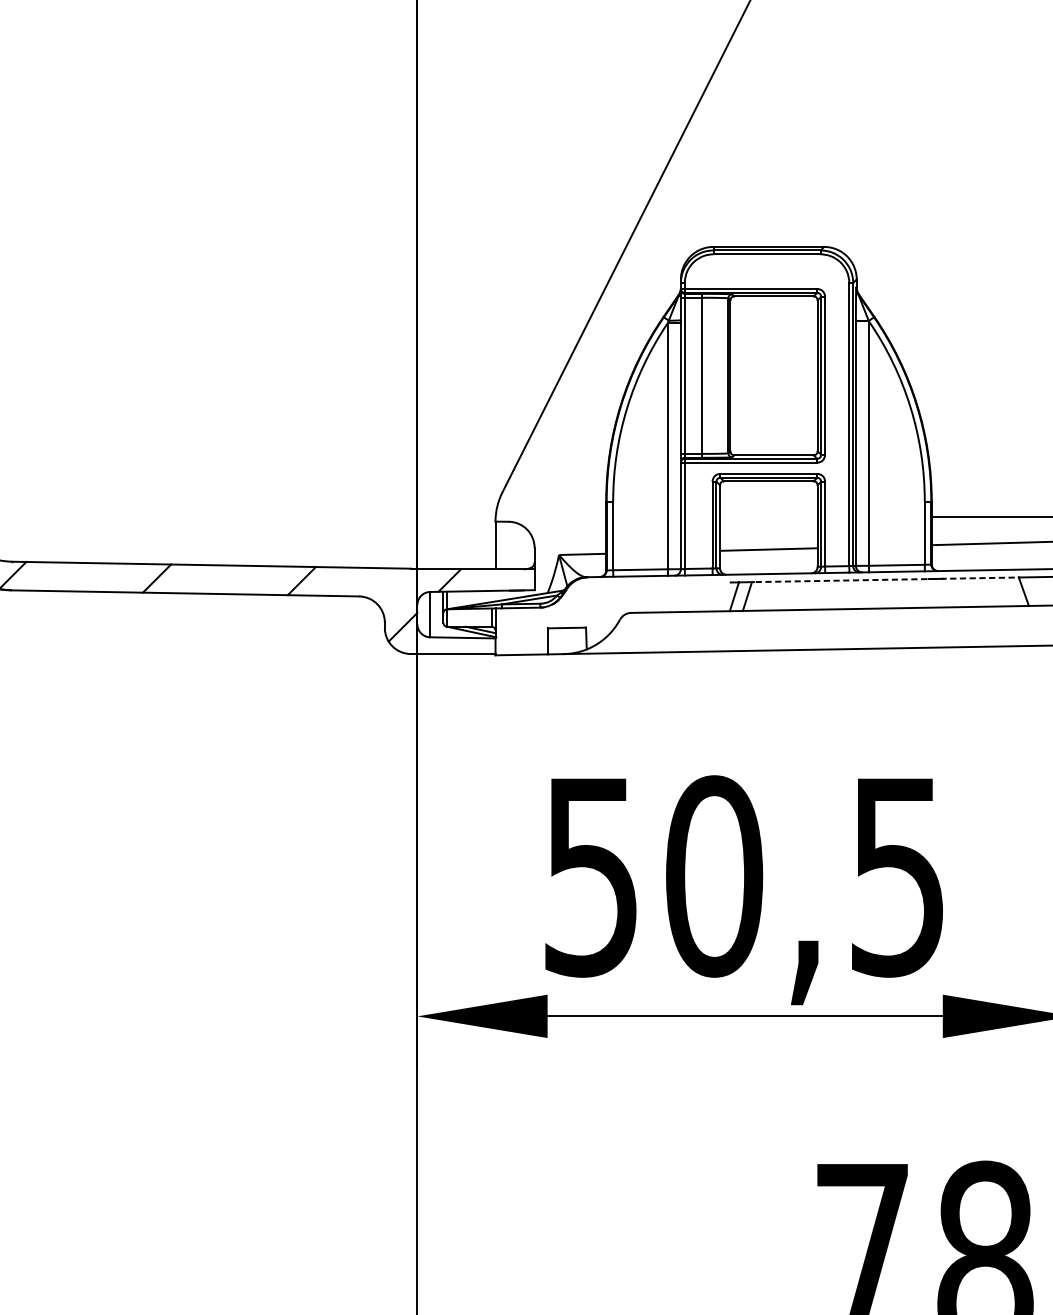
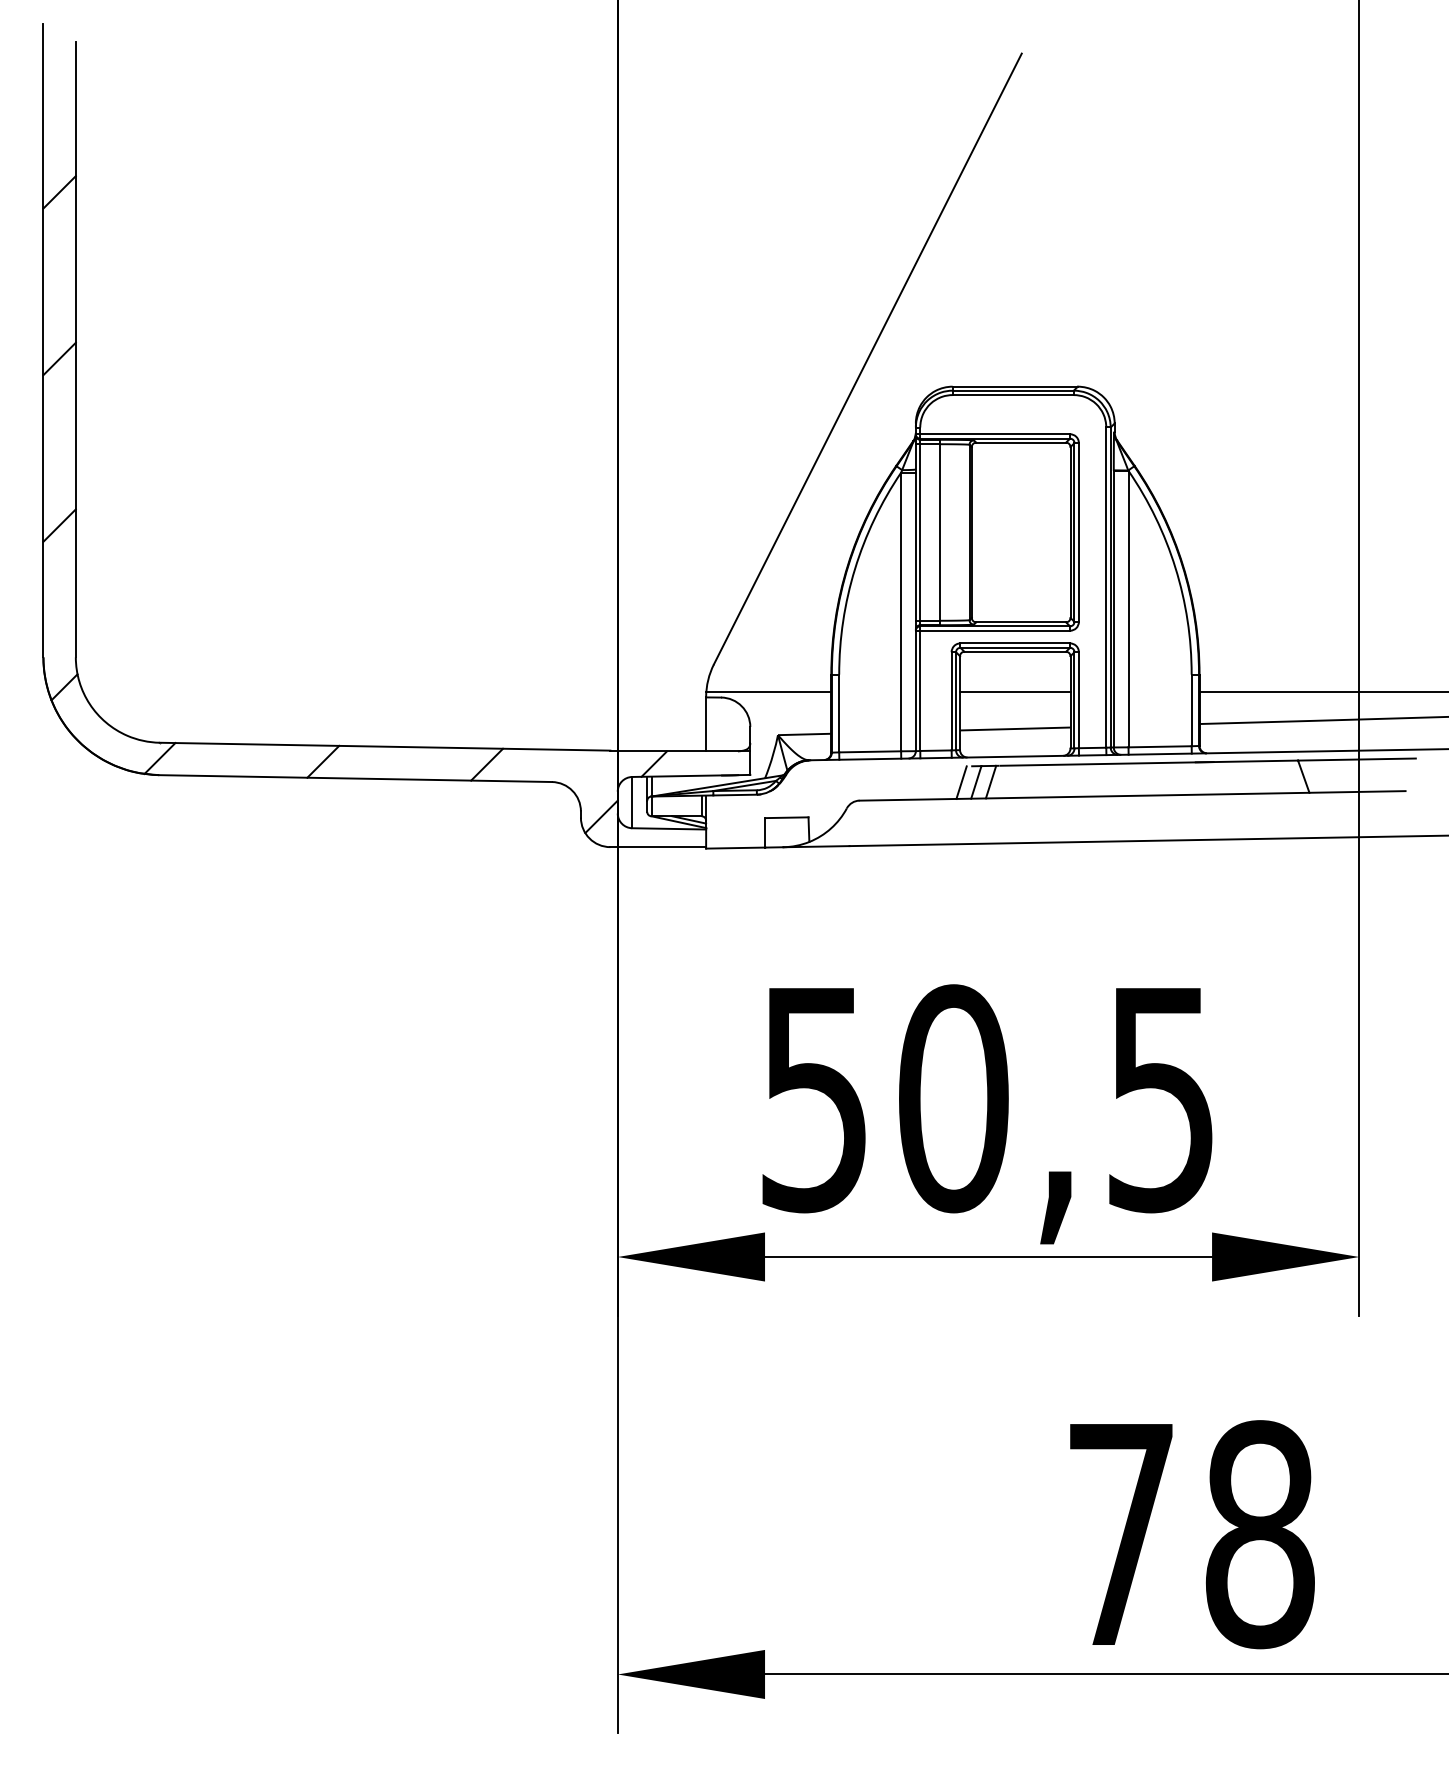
line: (550, 517) -> (768, 692), added
line: (769, 517) -> (1015, 692), added
line: (887, 580) -> (1149, 763), dashed -> solid
line: (721, 596) -> (961, 782), added

